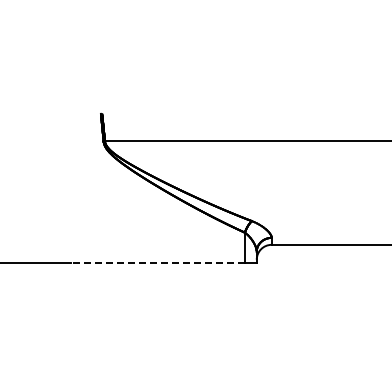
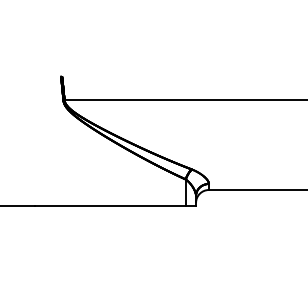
line: (157, 263) -> (110, 206), dashed -> solid

